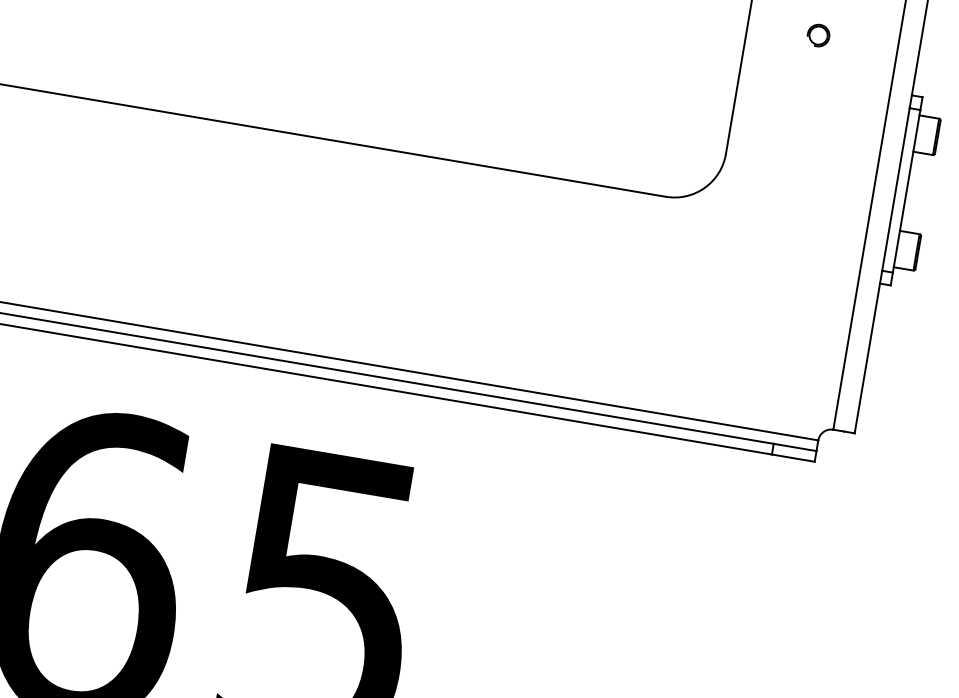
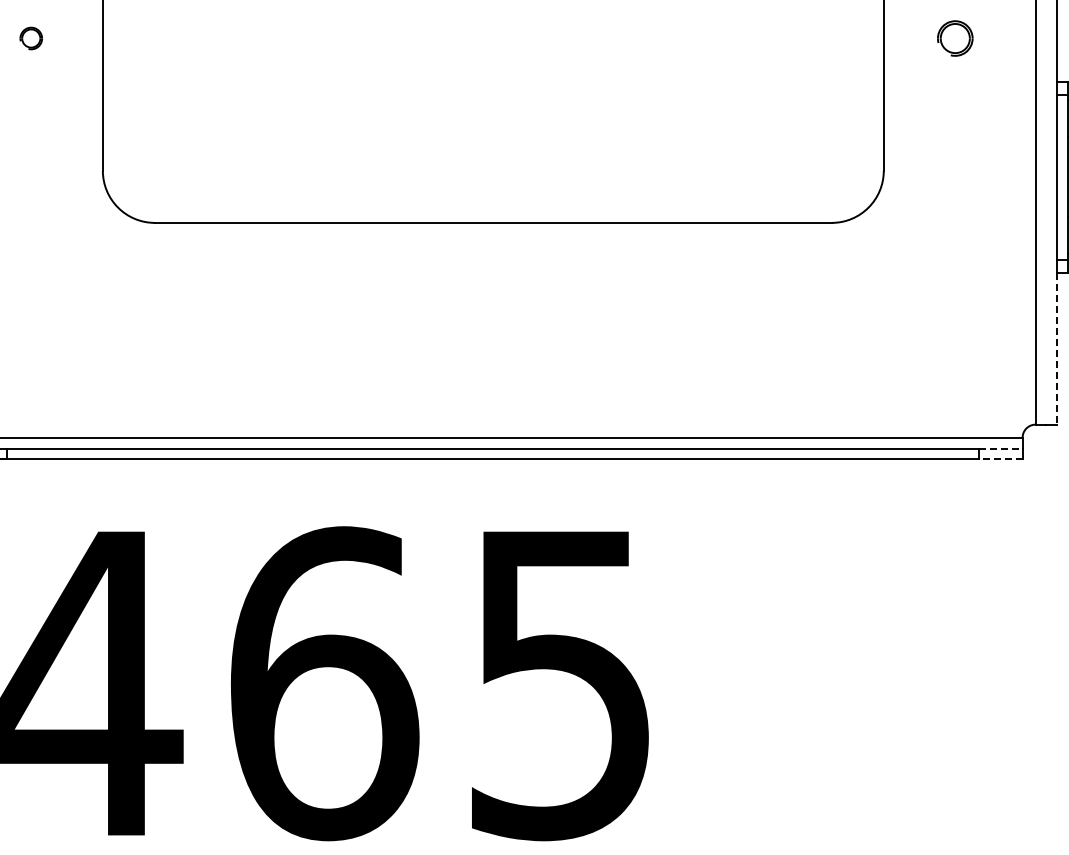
part: (818, 35) -> (955, 38), size x1.6
line: (867, 358) -> (1057, 348), solid -> dashed
line: (794, 447) -> (1000, 448), solid -> dashed
line: (792, 458) -> (1000, 459), solid -> dashed

